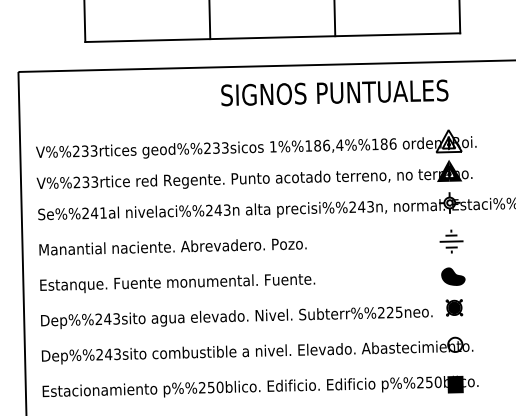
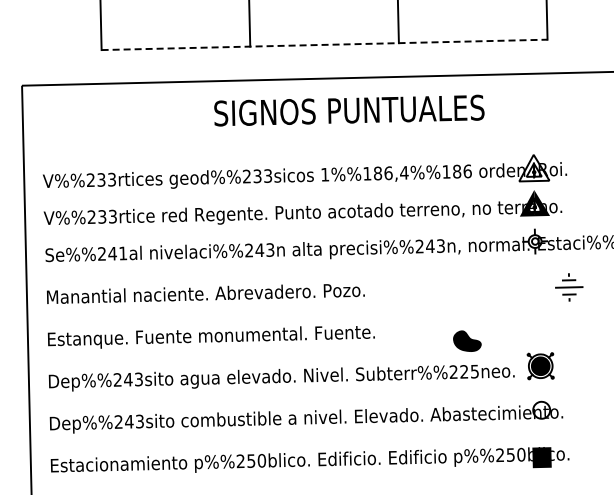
line: (273, 37) -> (325, 44), solid -> dashed
text: (334, 92) -> (349, 110), moved
part: (451, 241) -> (569, 287), moved
part: (453, 276) -> (467, 340), moved
part: (454, 308) -> (540, 366), size x1.4

